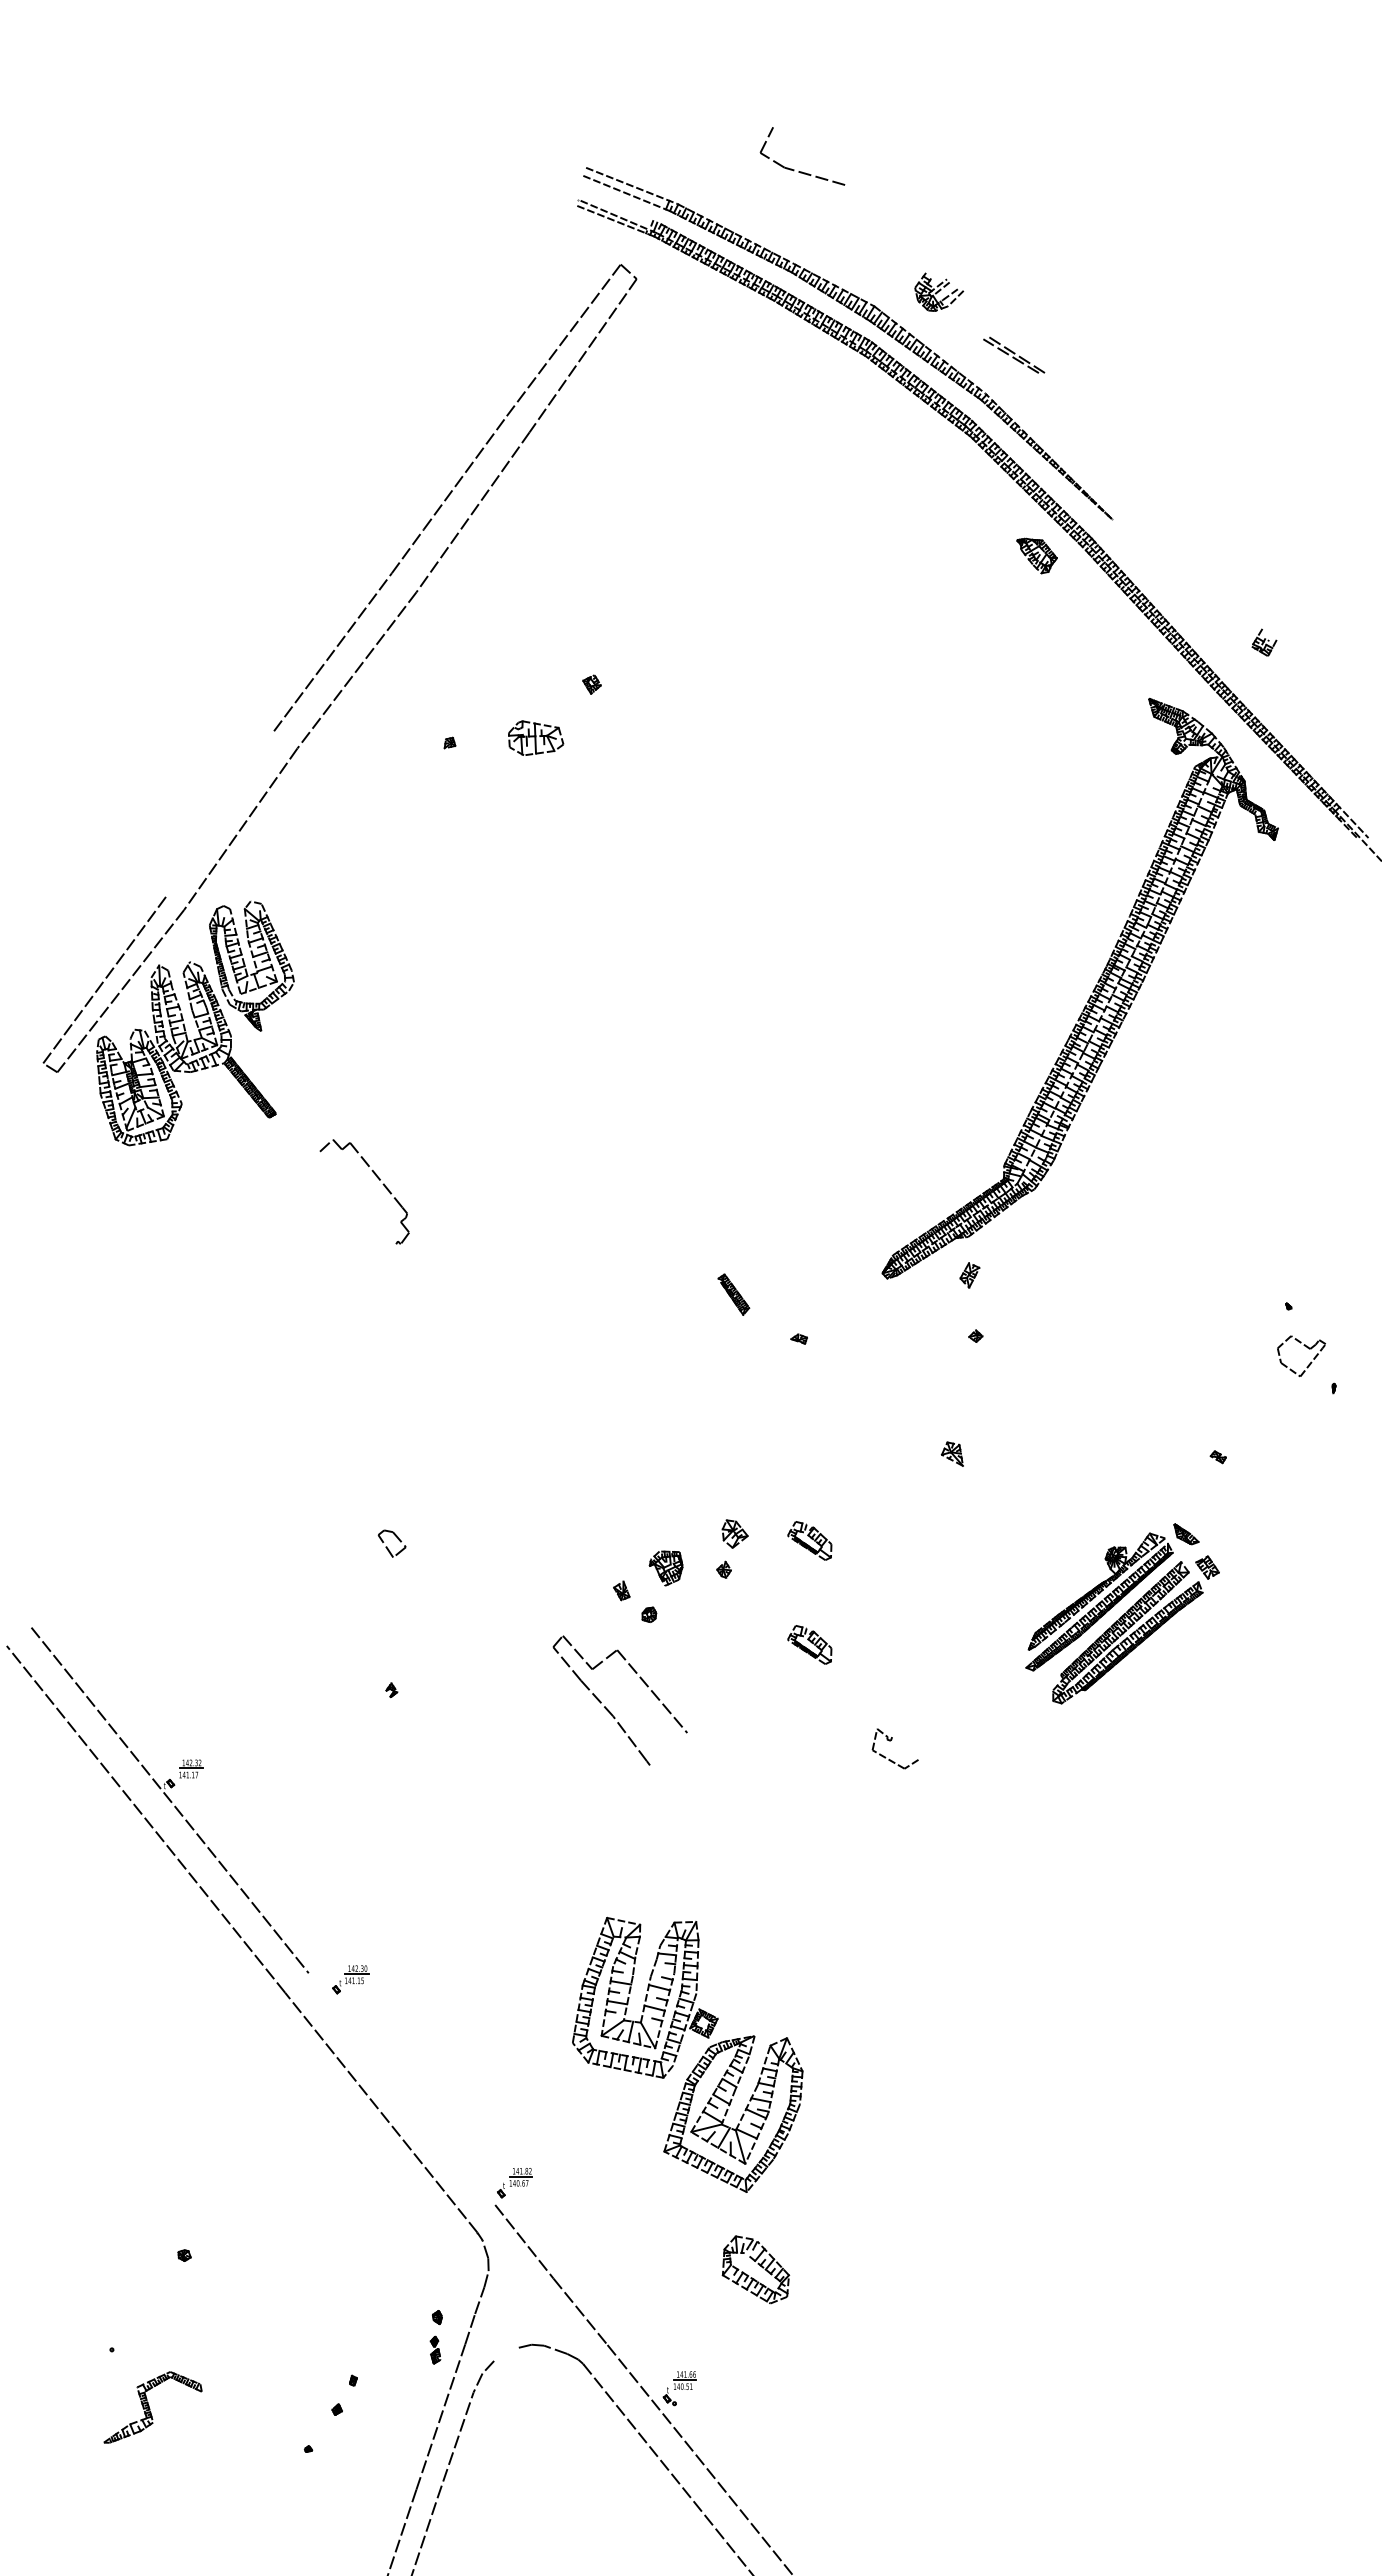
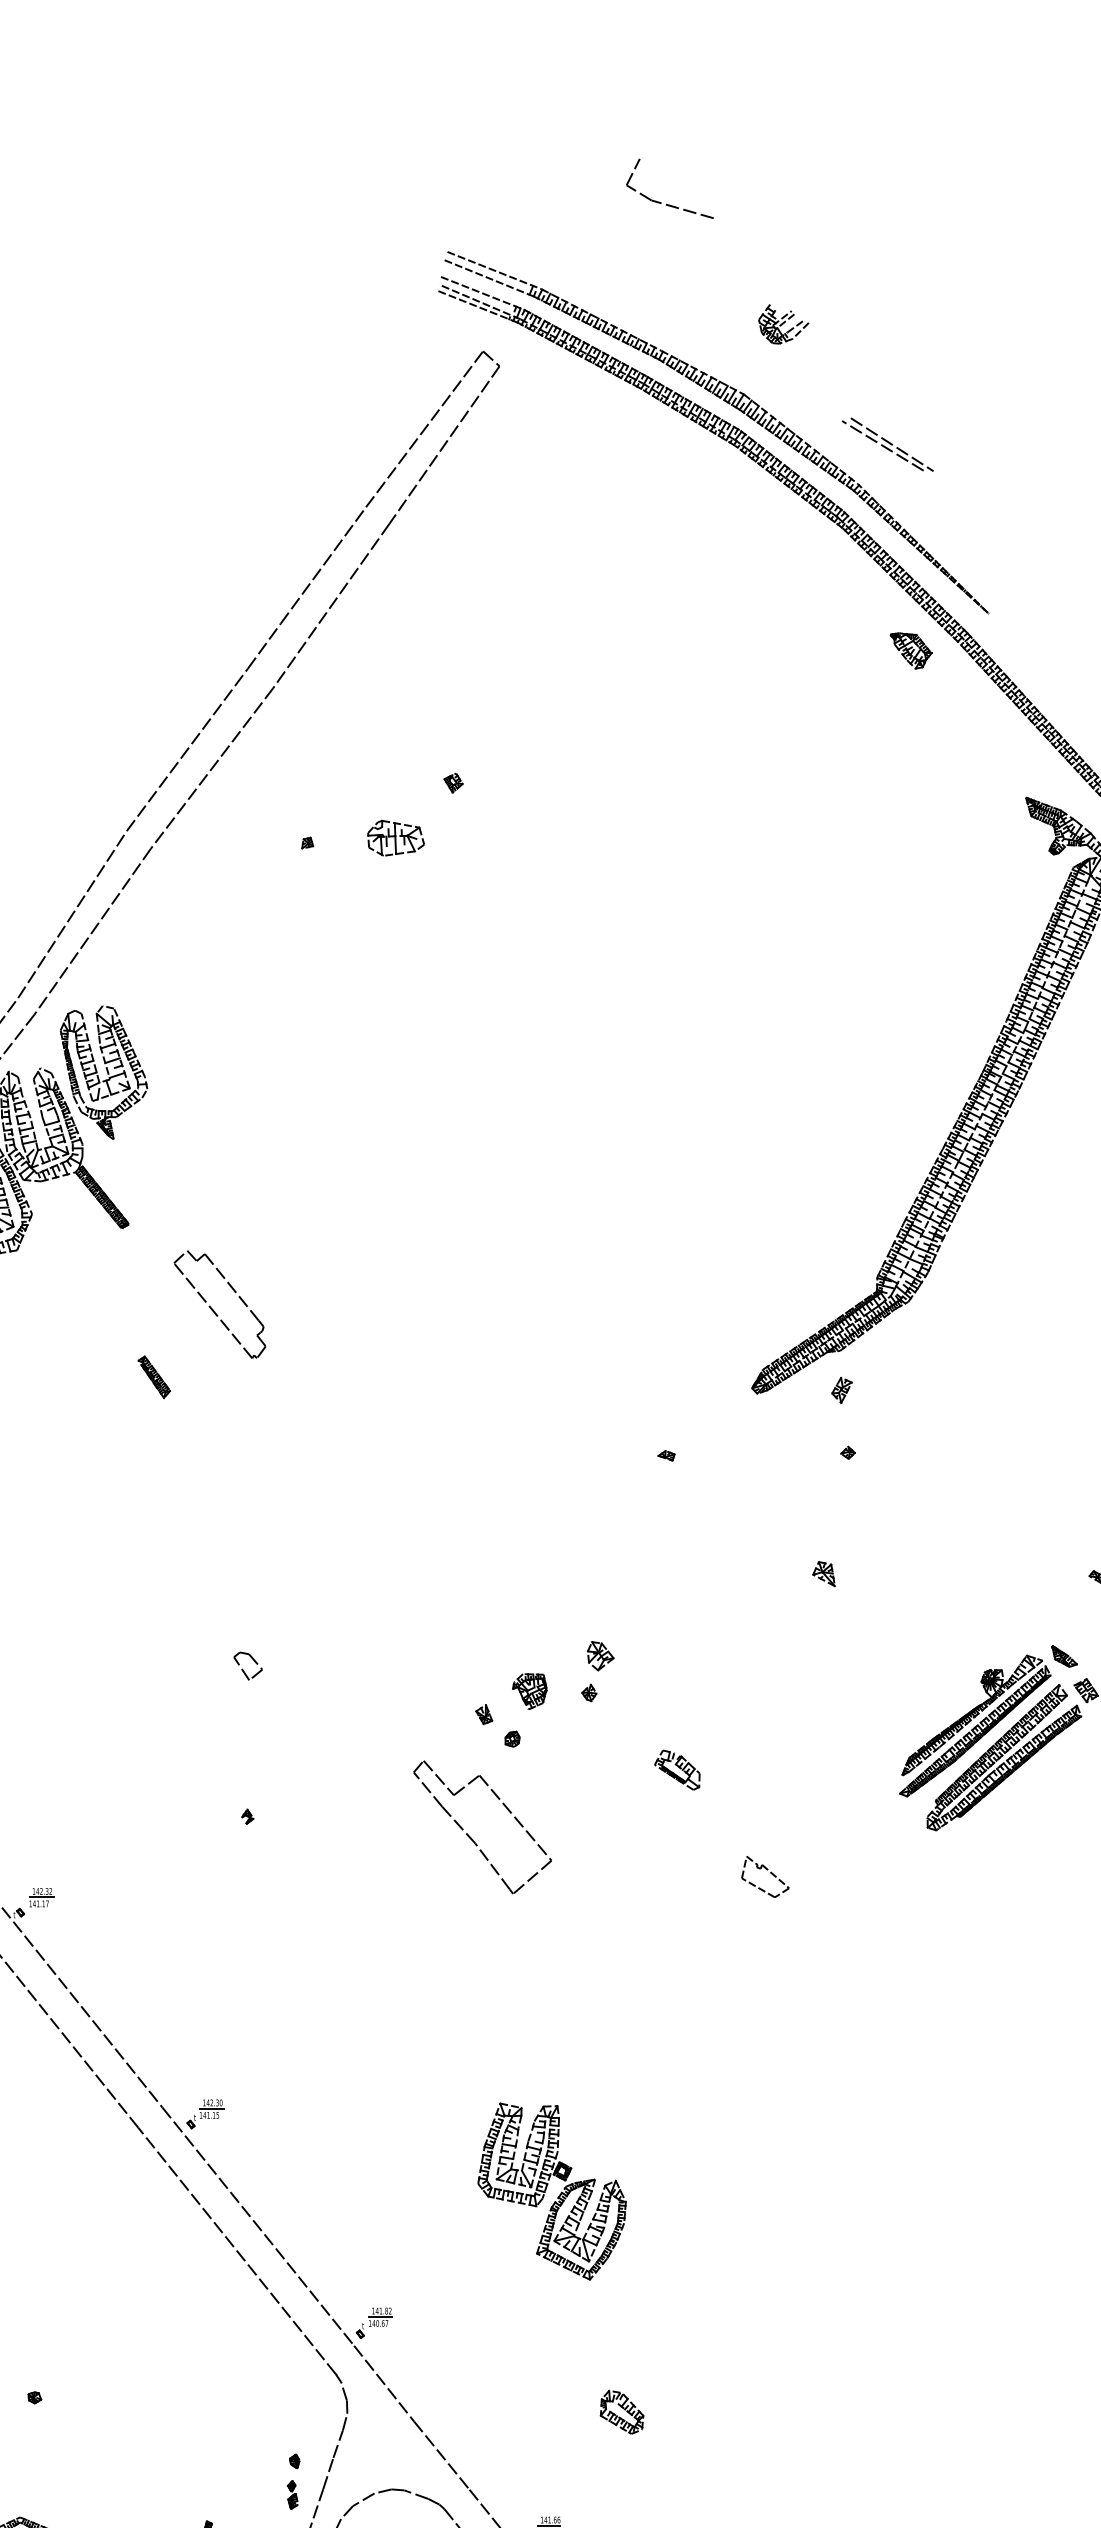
part: (802, 171) -> (669, 204), moved
line: (619, 208) -> (481, 293), added
part: (939, 291) -> (784, 323), moved
part: (1014, 355) -> (887, 444), size x1.43
line: (221, 812) -> (72, 914), added
line: (358, 1197) -> (213, 1310), added
part: (733, 1294) -> (153, 1377), moved
part: (809, 1540) -> (677, 1662), removed
line: (905, 1748) -> (775, 1876), added
line: (668, 1749) -> (532, 1877), added
part: (687, 2054) -> (551, 2191), size x0.62
line: (401, 2089) -> (257, 2227), added
part: (755, 2269) -> (621, 2412), size x0.62
line: (504, 2354) -> (363, 2499), added

